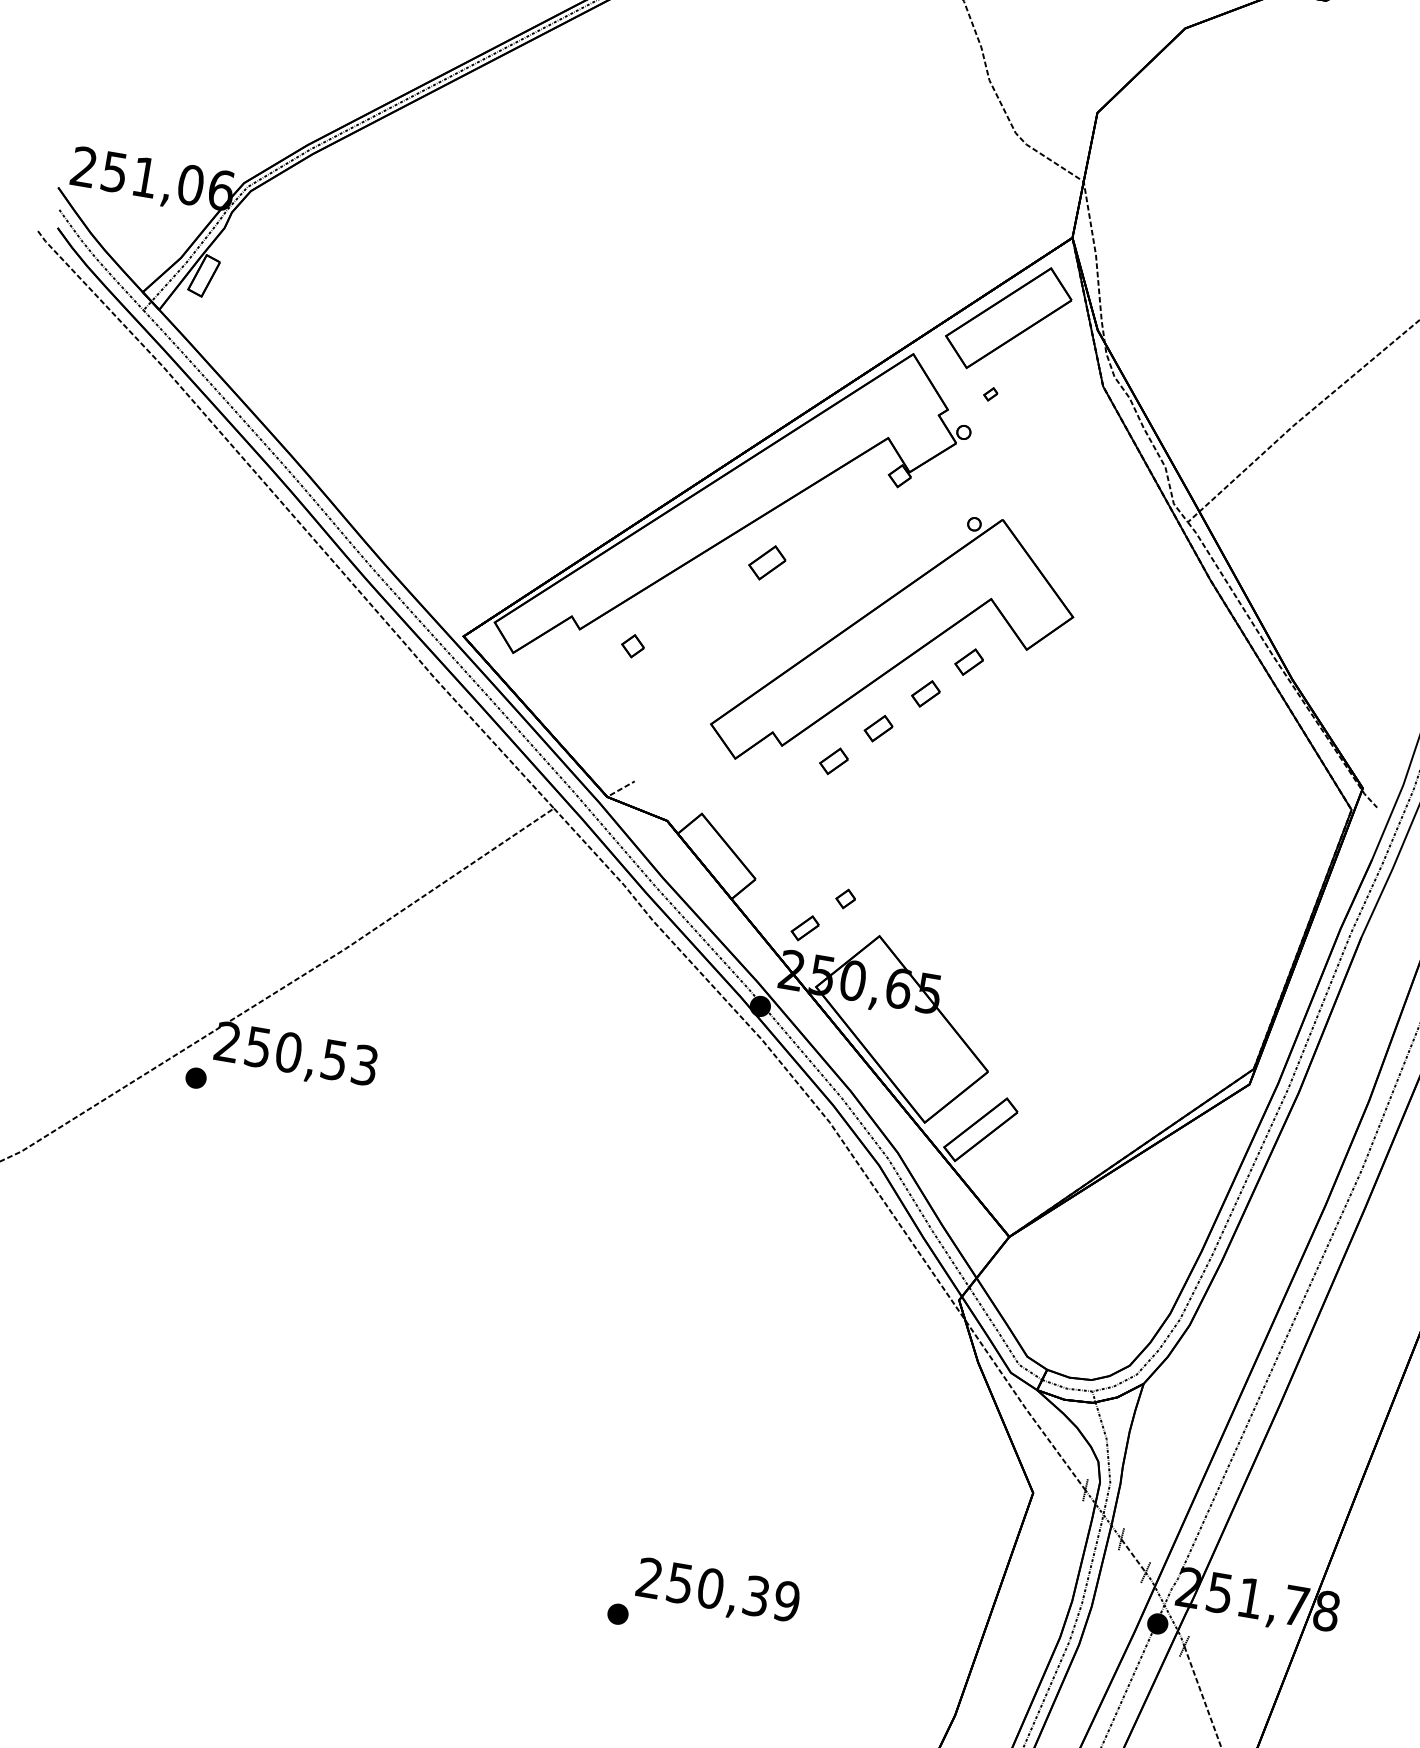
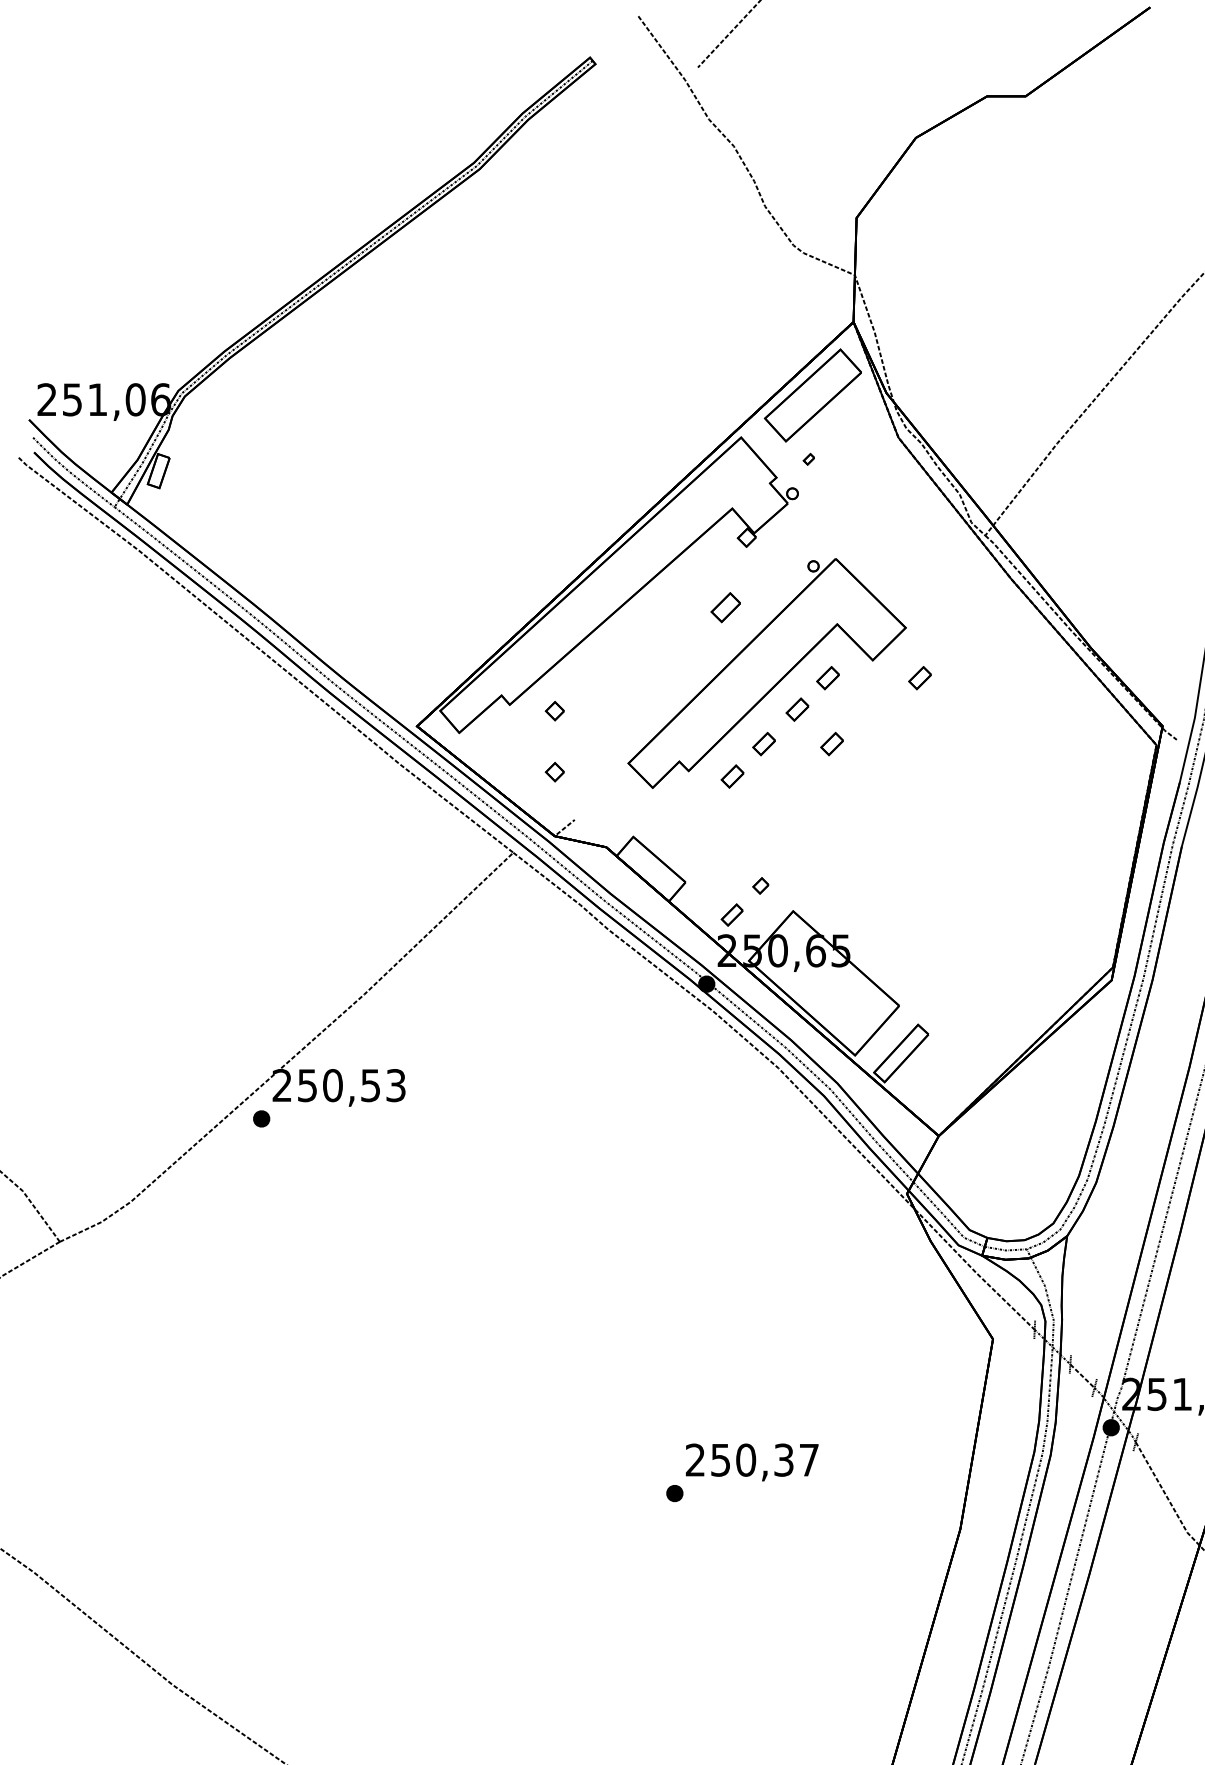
part: (766, 562) -> (725, 607), moved
part: (1079, 681) -> (919, 678), added
part: (619, 720) -> (554, 772), added
part: (959, 742) -> (831, 744), added
text: (787, 1600) -> (809, 1459), 250,39 -> 250,37

